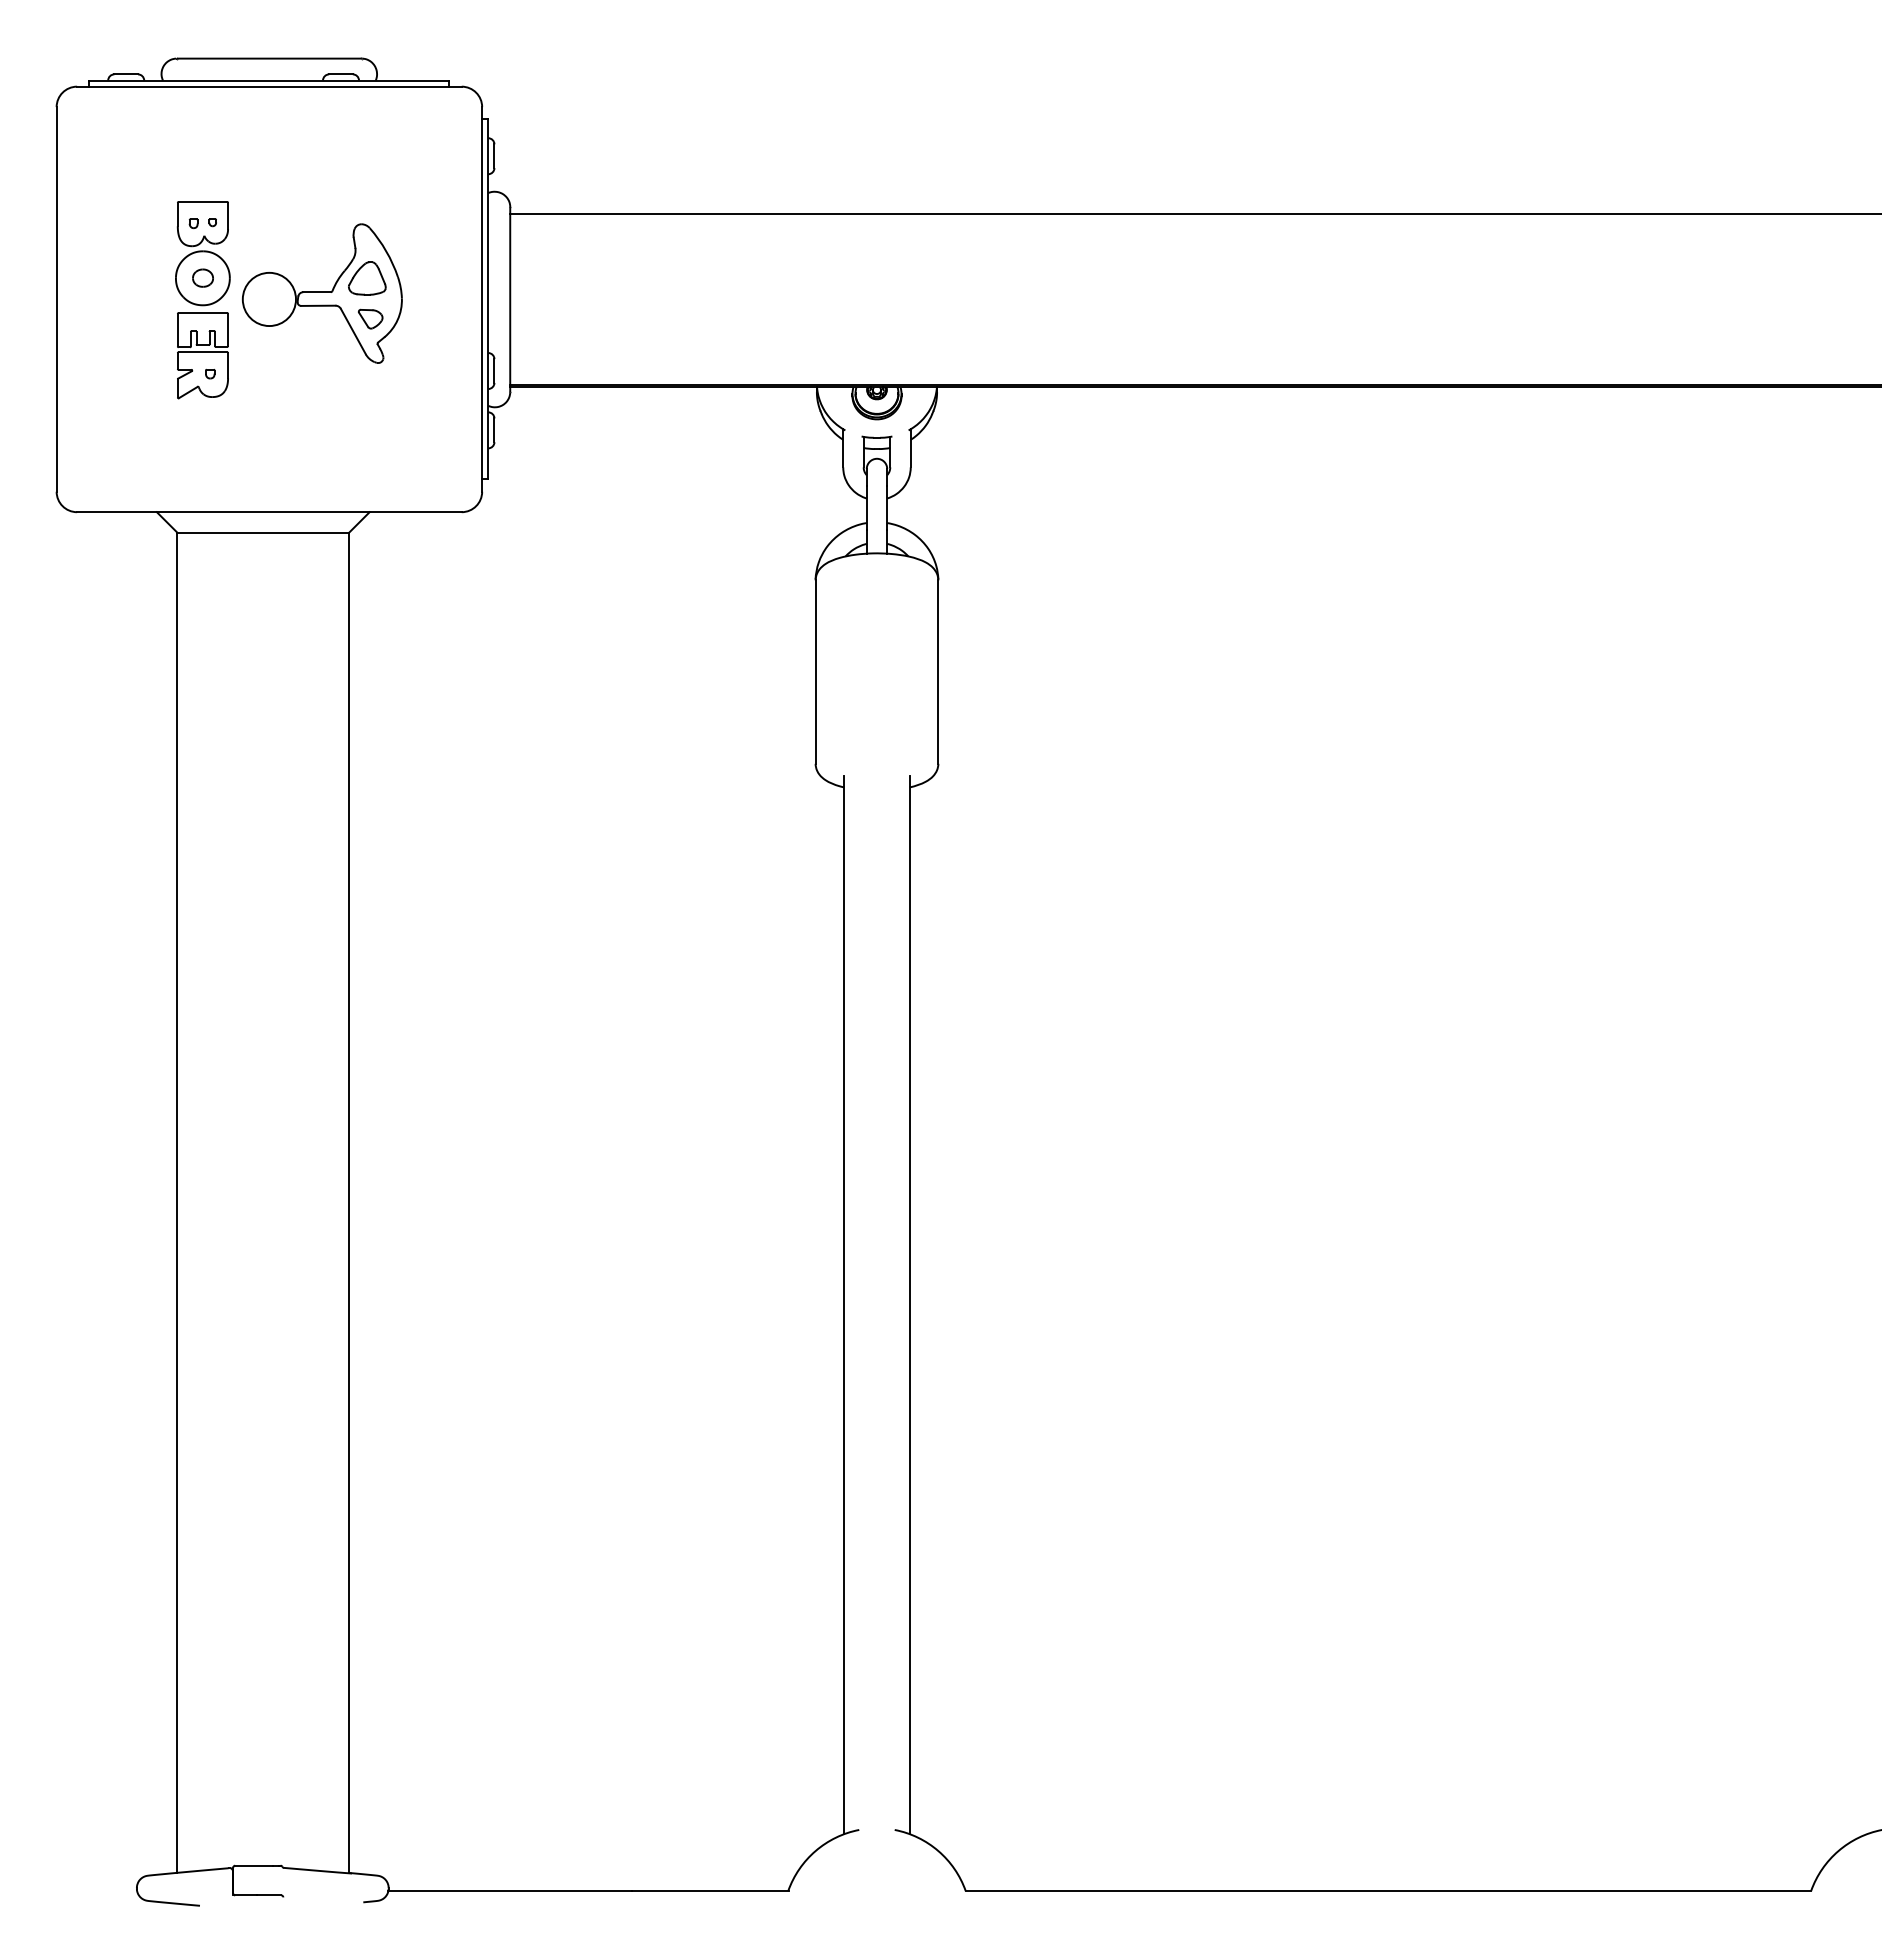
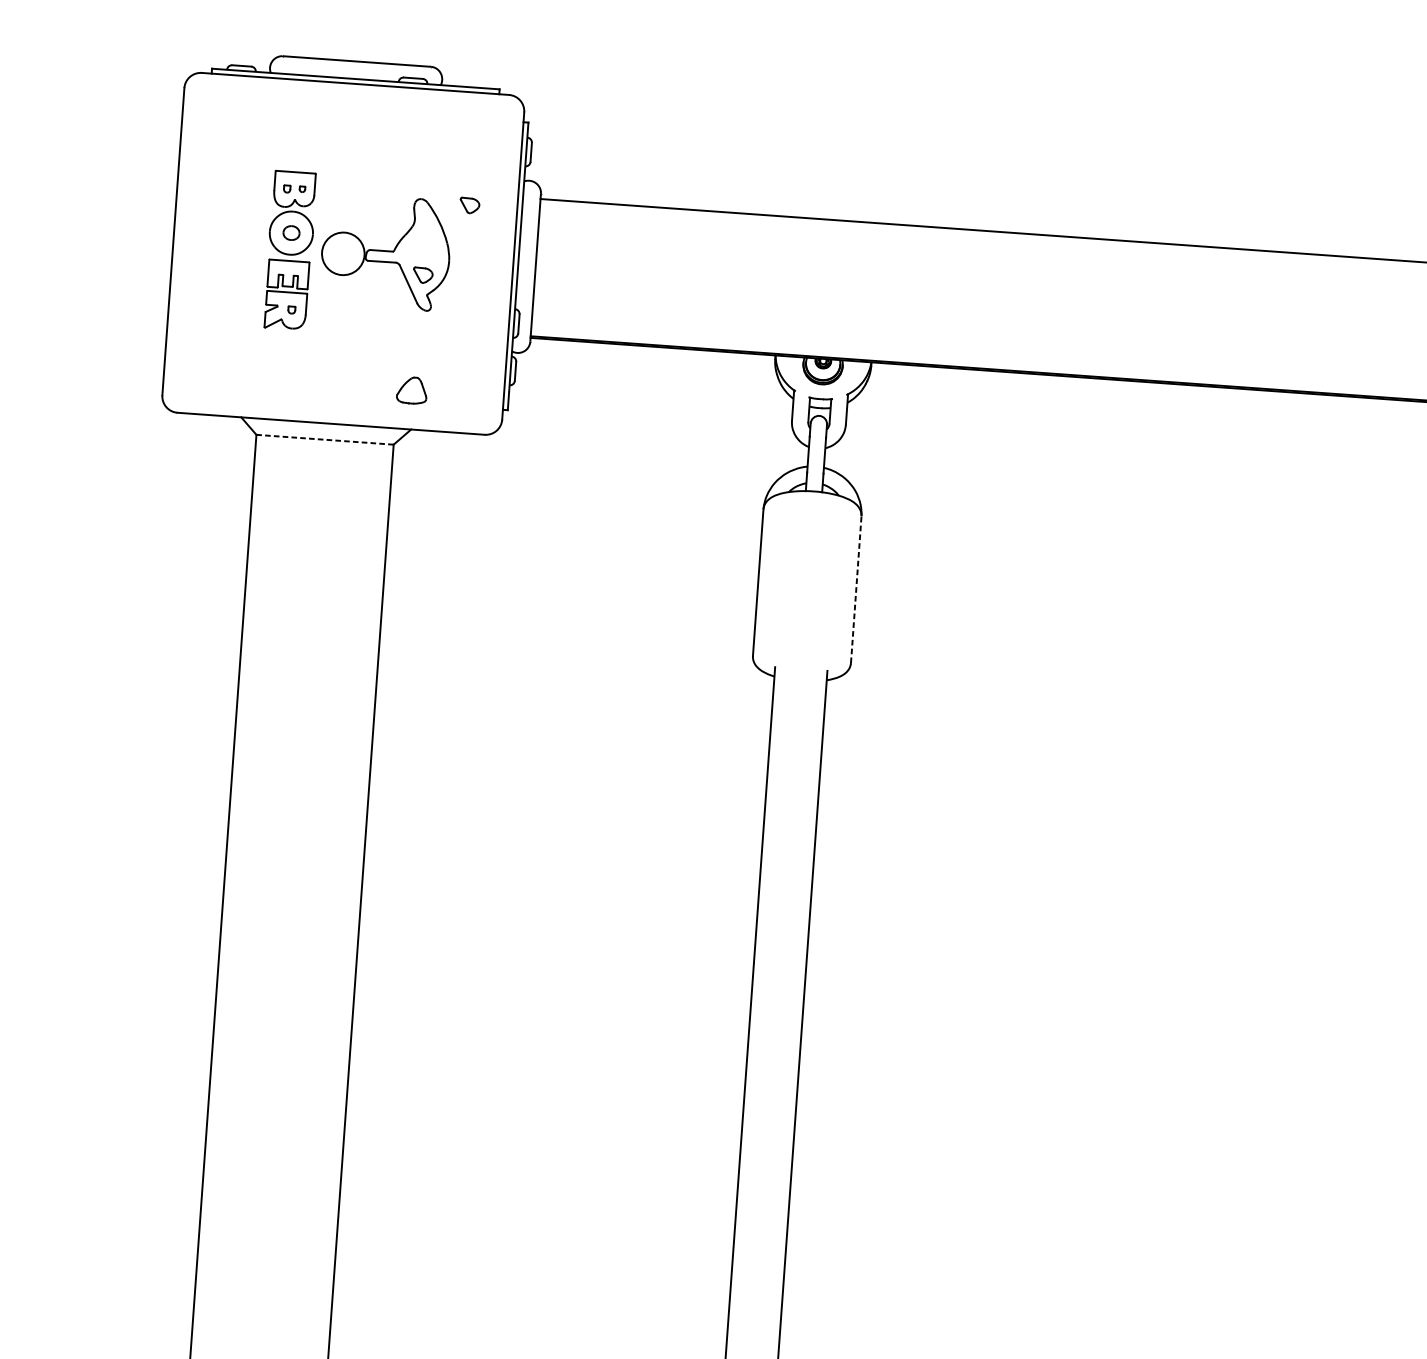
part: (422, 227) -> (469, 205), added
part: (367, 278) -> (412, 390), moved
line: (263, 532) -> (325, 439), solid -> dashed
line: (938, 672) -> (856, 590), solid -> dashed

